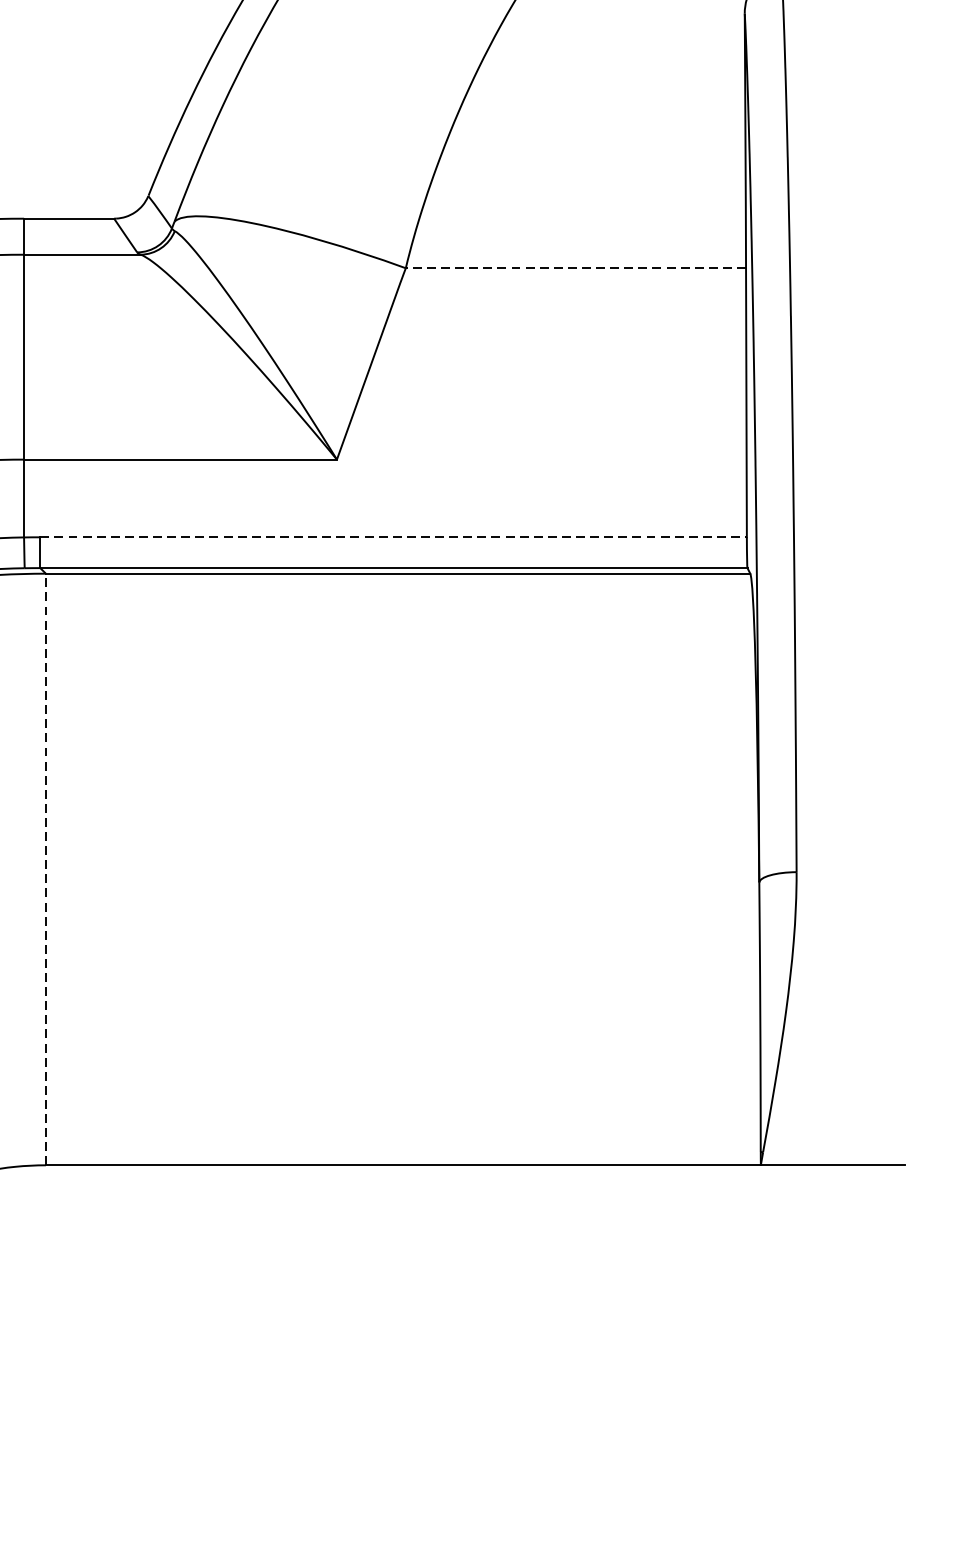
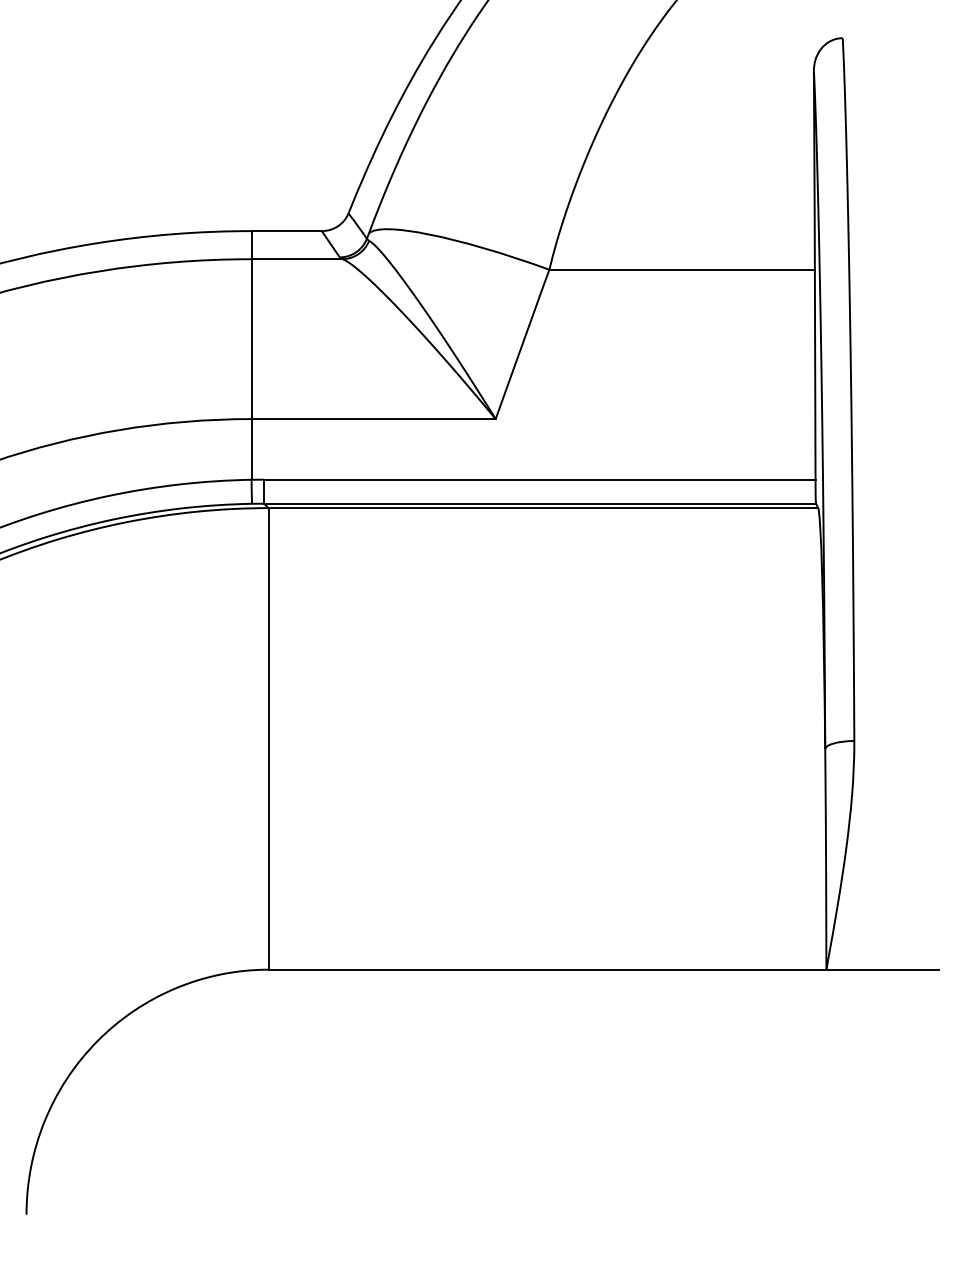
line: (576, 267) -> (682, 269), dashed -> solid
line: (393, 537) -> (539, 479), dashed -> solid
line: (45, 868) -> (268, 738), dashed -> solid

